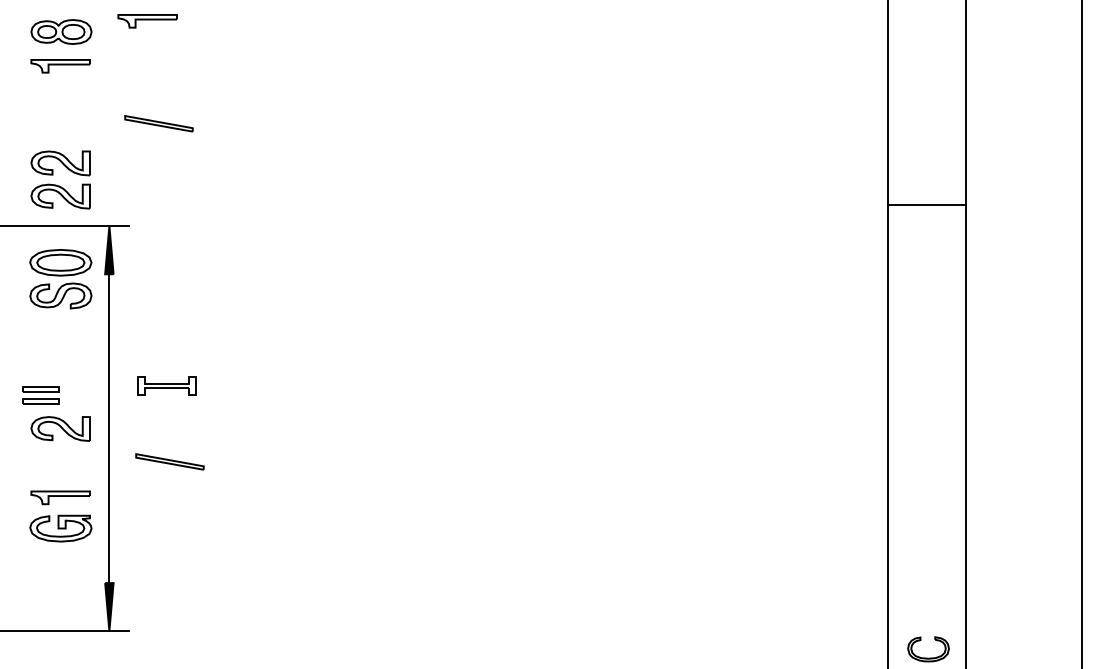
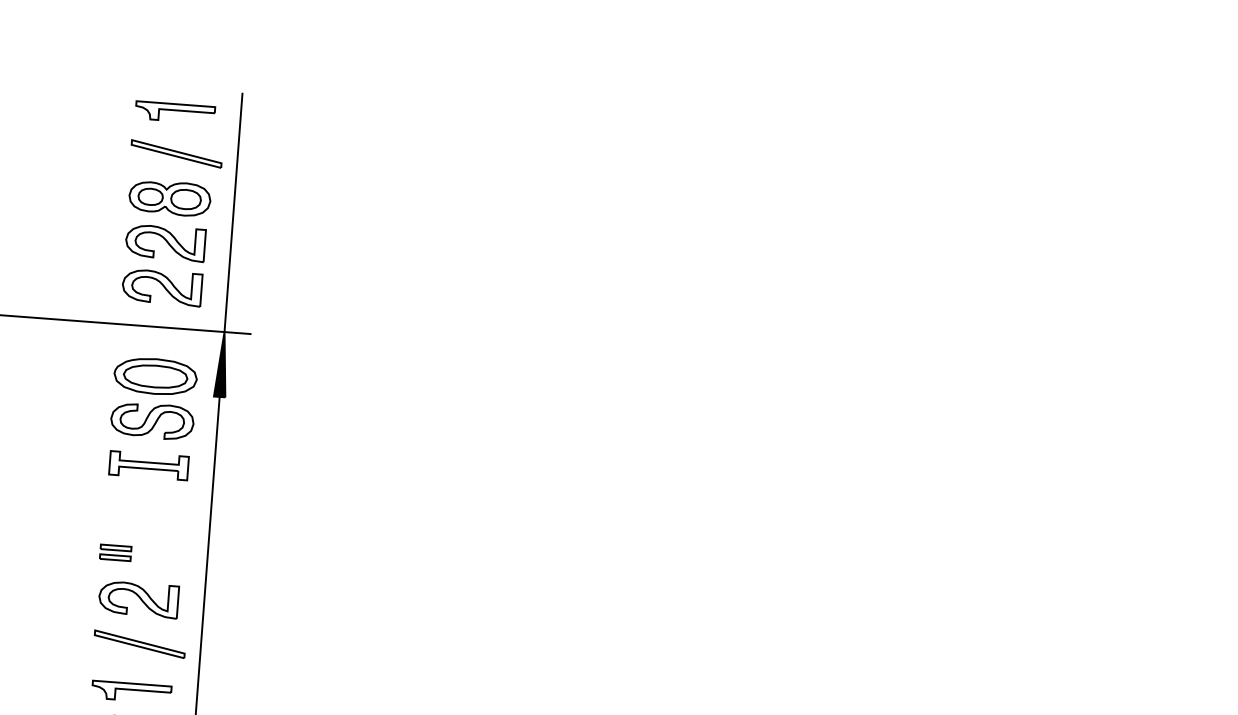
part: (147, 21) -> (296, 61), removed
part: (61, 31) -> (169, 197), moved
part: (158, 123) -> (175, 153), moved
line: (109, 137) -> (233, 213), added
part: (166, 385) -> (148, 464), moved
part: (41, 395) -> (116, 552), size x0.62
part: (169, 461) -> (139, 643), moved

